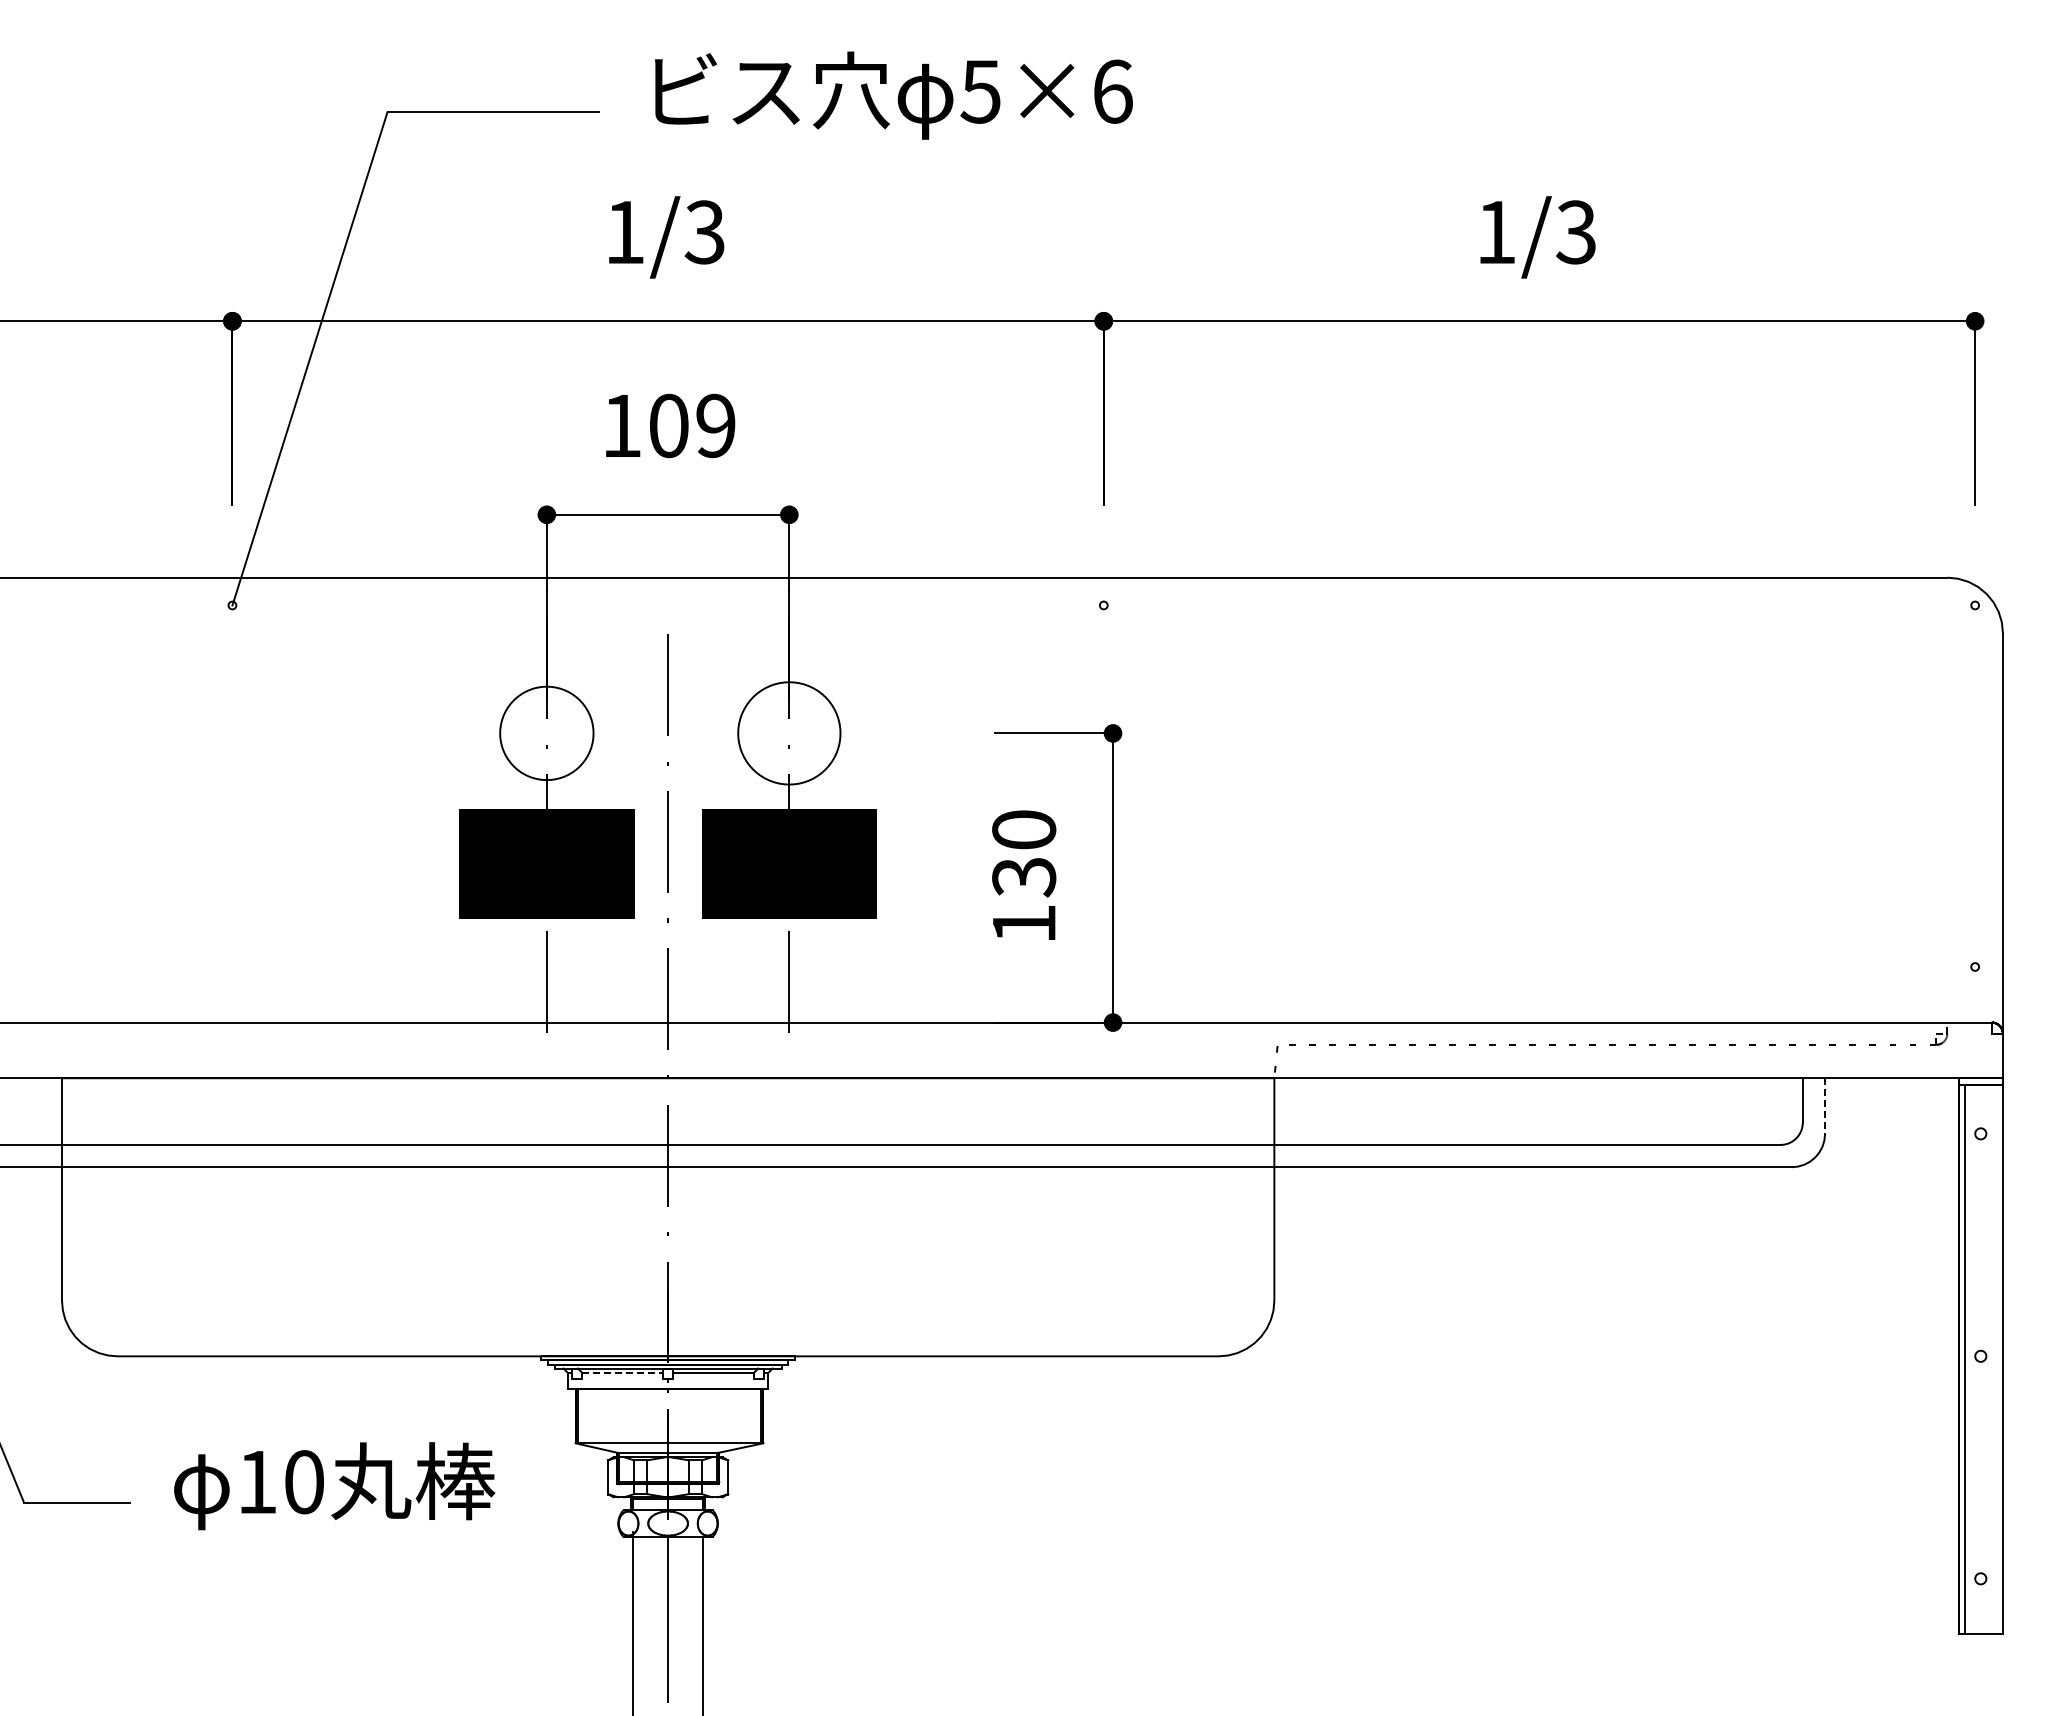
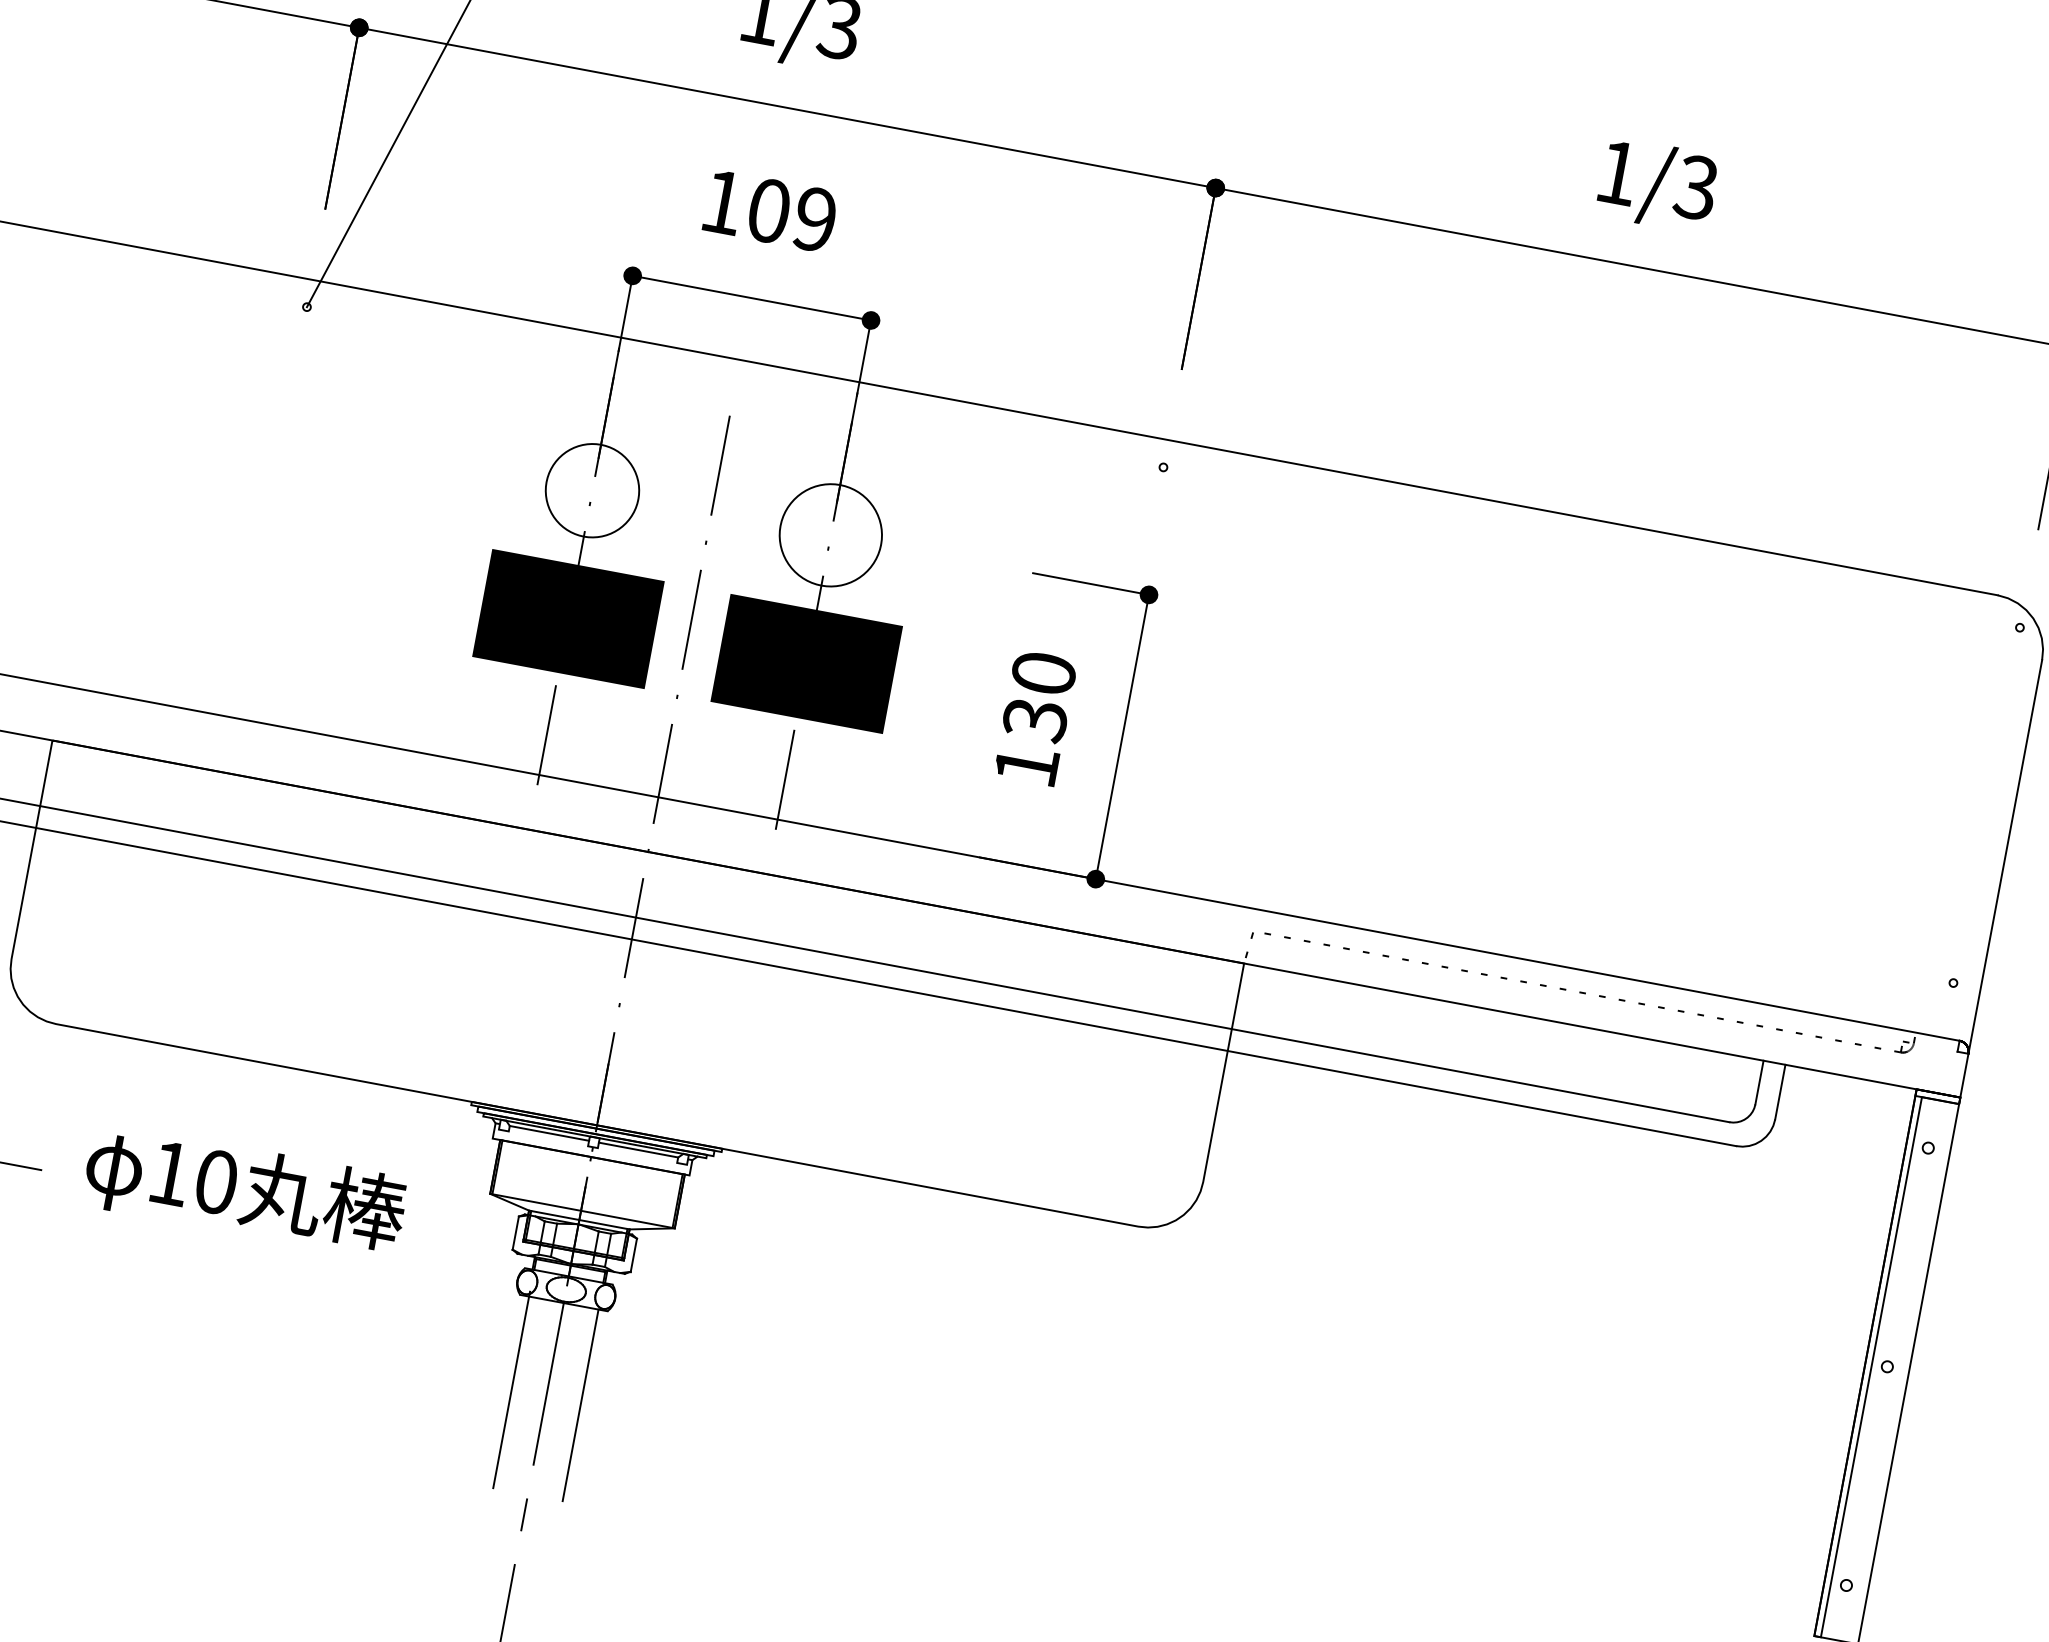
line: (1825, 1106) -> (1780, 1092), dashed -> solid
line: (623, 1373) -> (550, 1133), dashed -> solid

